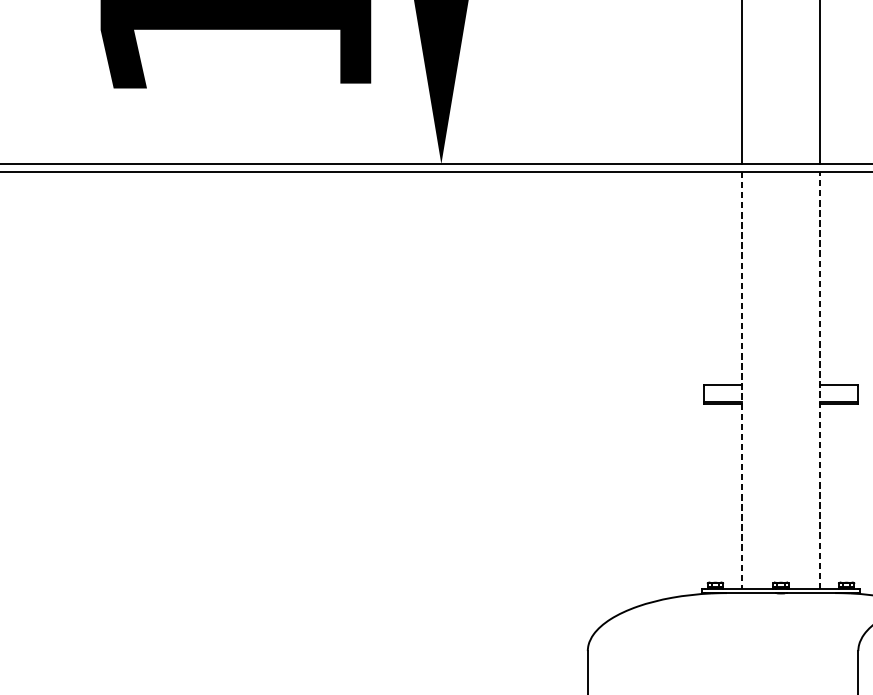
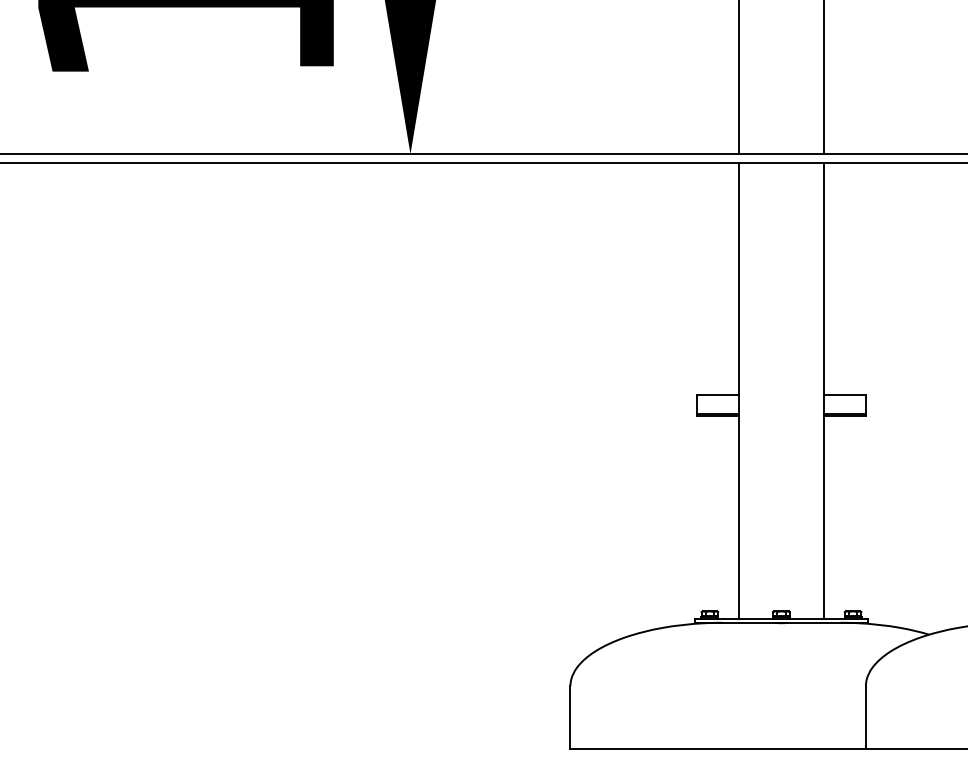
line: (742, 380) -> (739, 390), dashed -> solid
line: (819, 380) -> (823, 390), dashed -> solid

